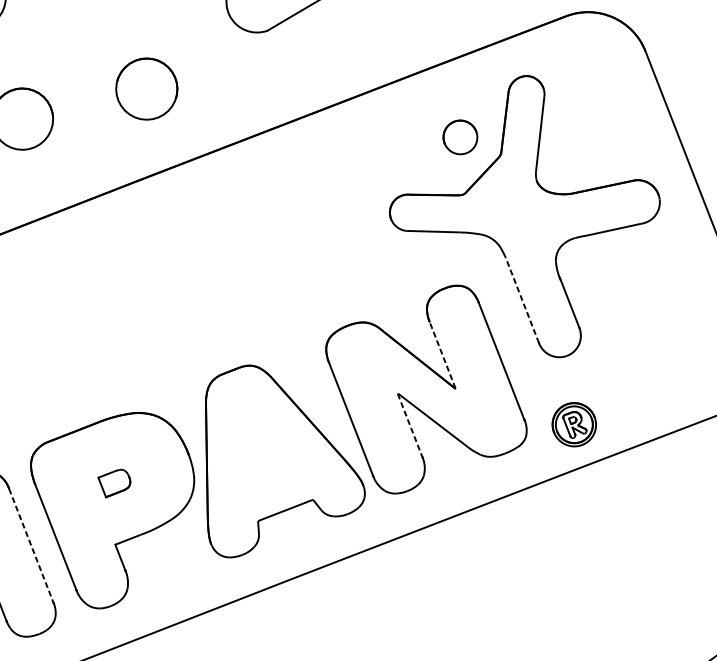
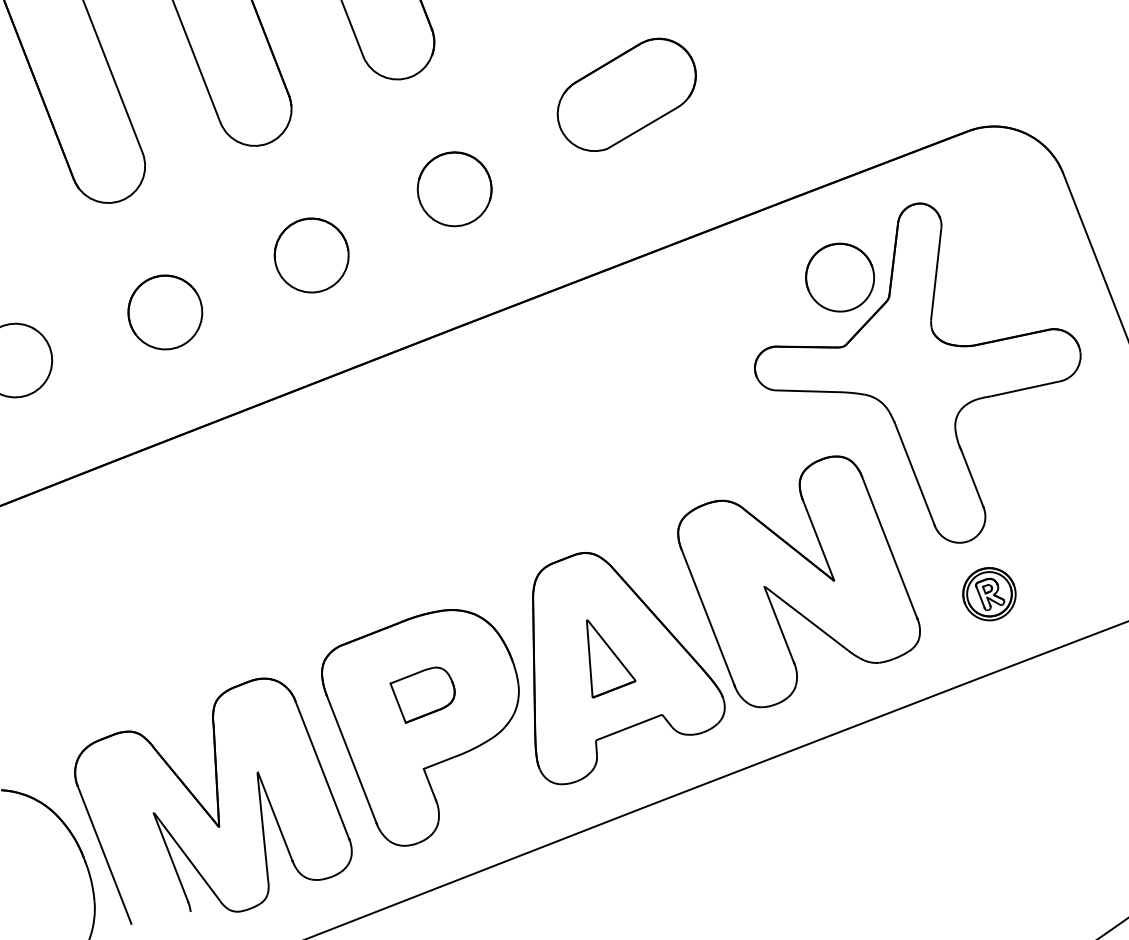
part: (146, 89) -> (454, 189), moved
part: (459, 137) -> (839, 277), size x1.67
line: (522, 299) -> (914, 473), dashed -> solid
line: (442, 355) -> (818, 540), dashed -> solid
part: (574, 424) -> (989, 594), moved
line: (410, 425) -> (779, 625), dashed -> solid
part: (270, 453) -> (611, 658), added
part: (114, 483) -> (422, 694), size x1.67
line: (31, 545) -> (322, 770), dashed -> solid

